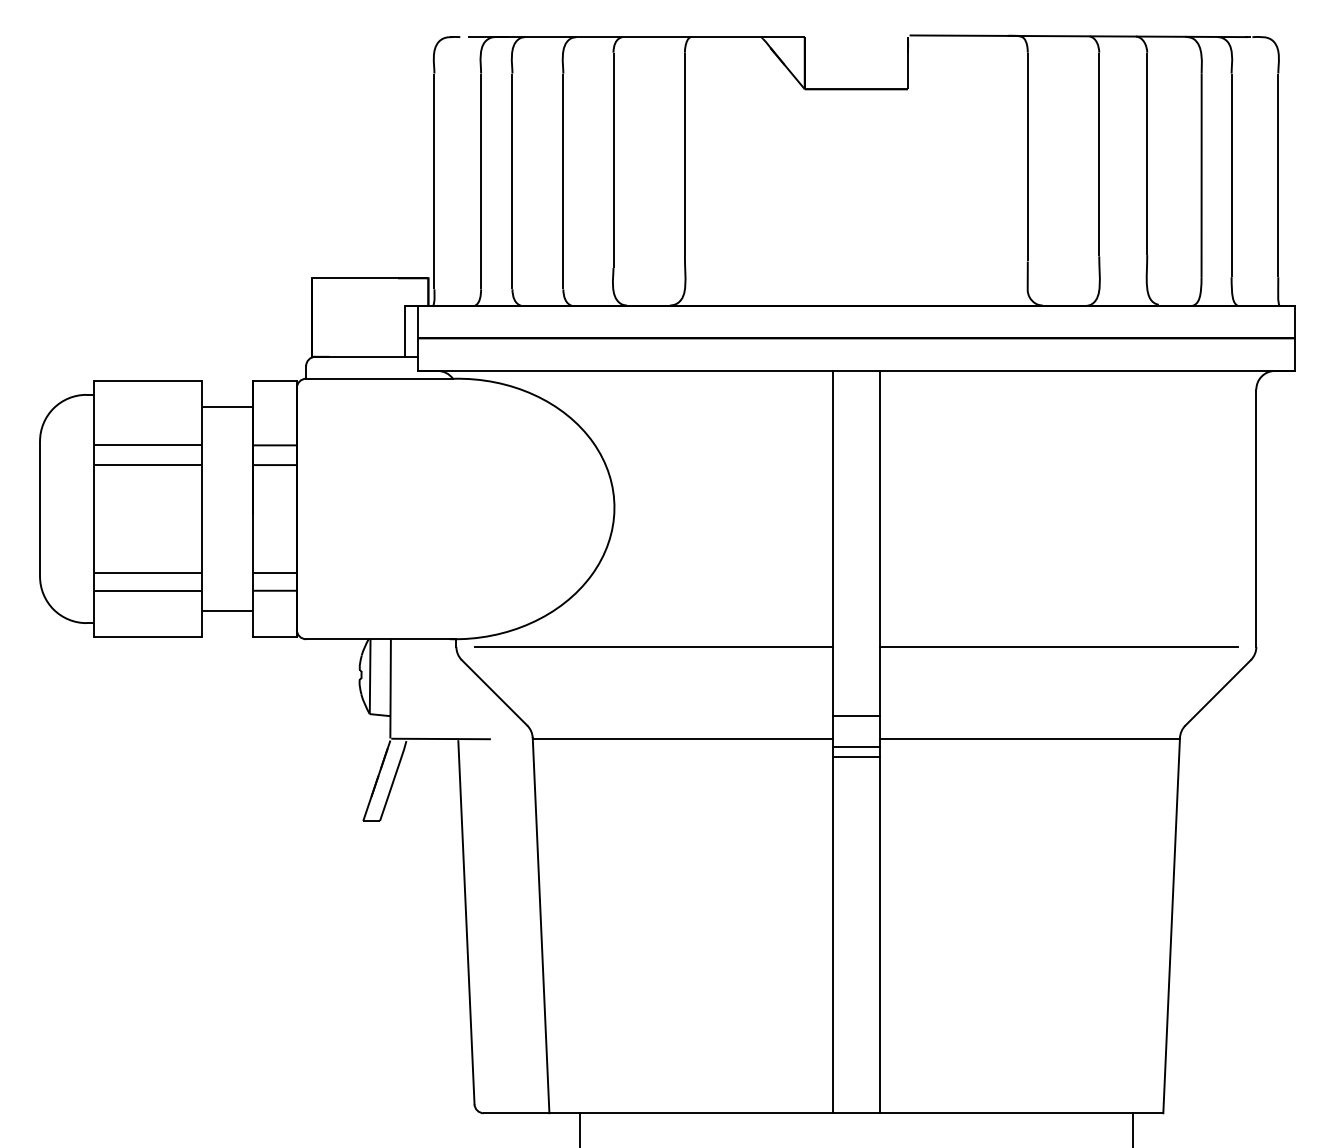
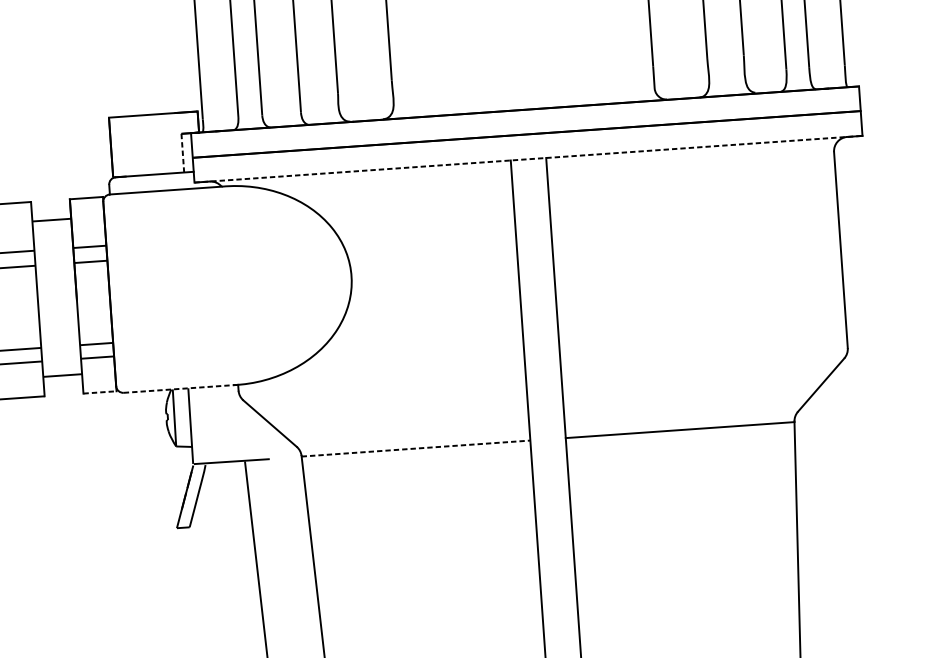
line: (405, 331) -> (183, 153), solid -> dashed
line: (856, 370) -> (528, 158), solid -> dashed
line: (275, 636) -> (100, 392), solid -> dashed
line: (381, 639) -> (181, 389), solid -> dashed
line: (654, 646) -> (389, 379), removed
line: (1058, 646) -> (697, 358), removed
line: (856, 715) -> (546, 421), removed
line: (683, 738) -> (416, 448), solid -> dashed
line: (856, 747) -> (548, 445), removed
line: (856, 756) -> (549, 452), removed

